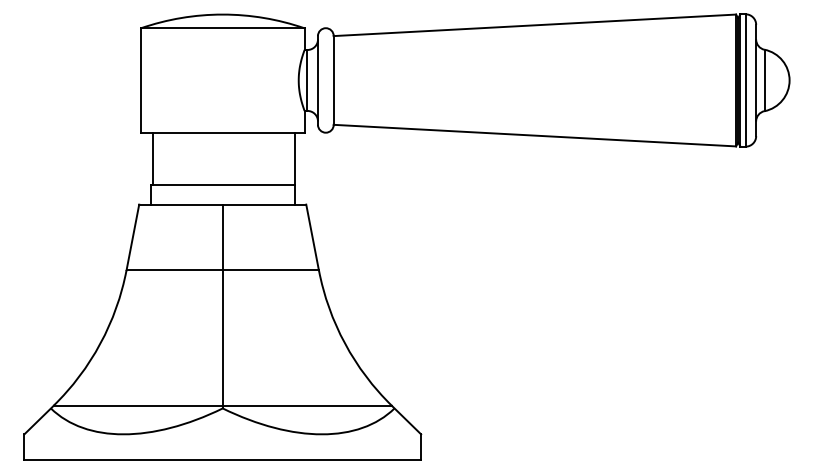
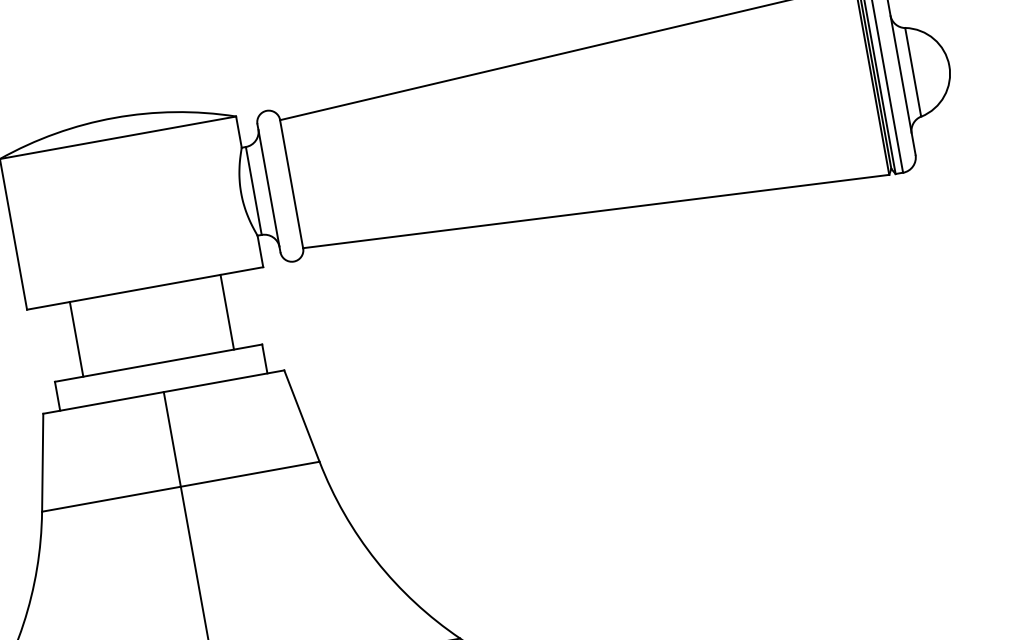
line: (152, 158) -> (76, 339), moved
line: (295, 158) -> (227, 311), moved

